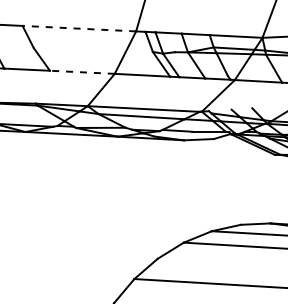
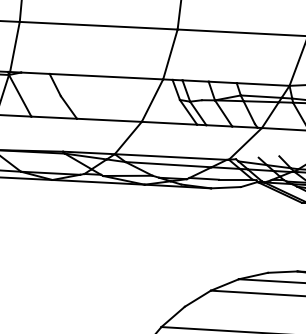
line: (79, 28) -> (106, 76), dashed -> solid
line: (81, 72) -> (108, 120), dashed -> solid

